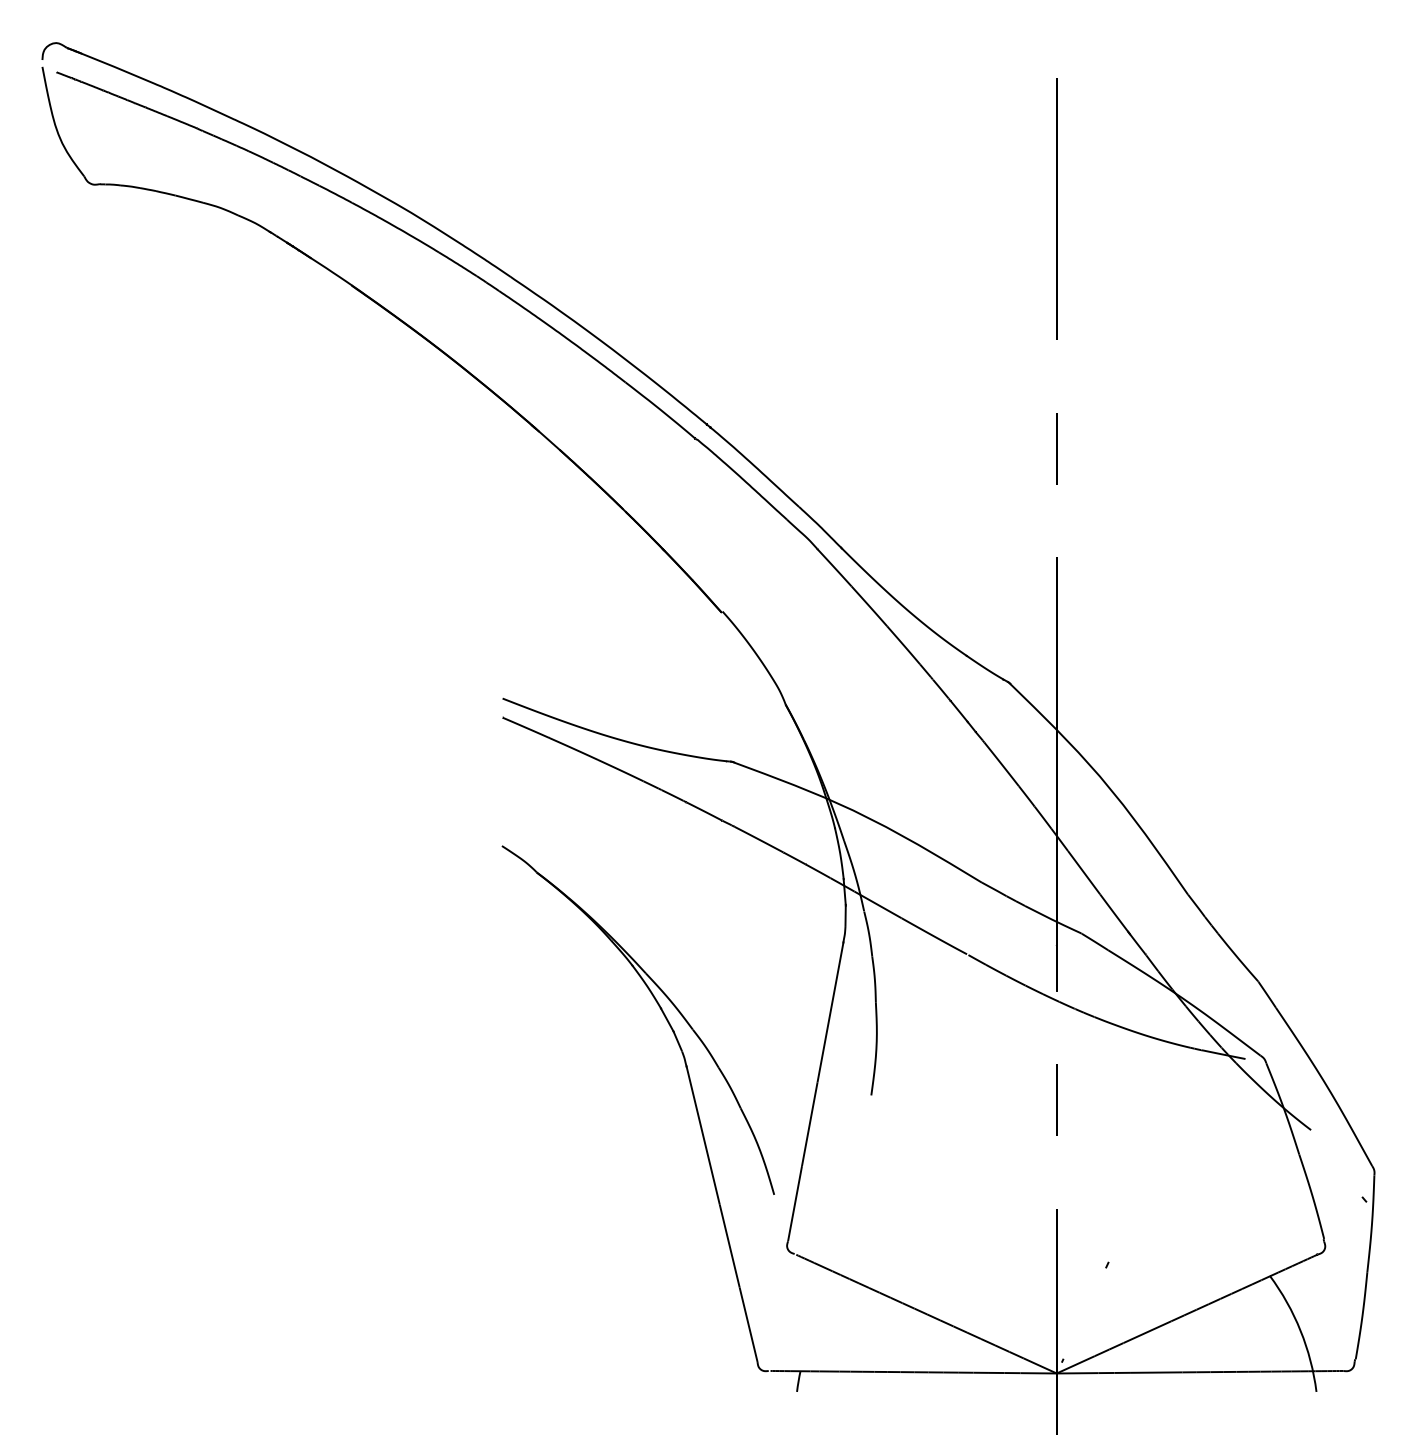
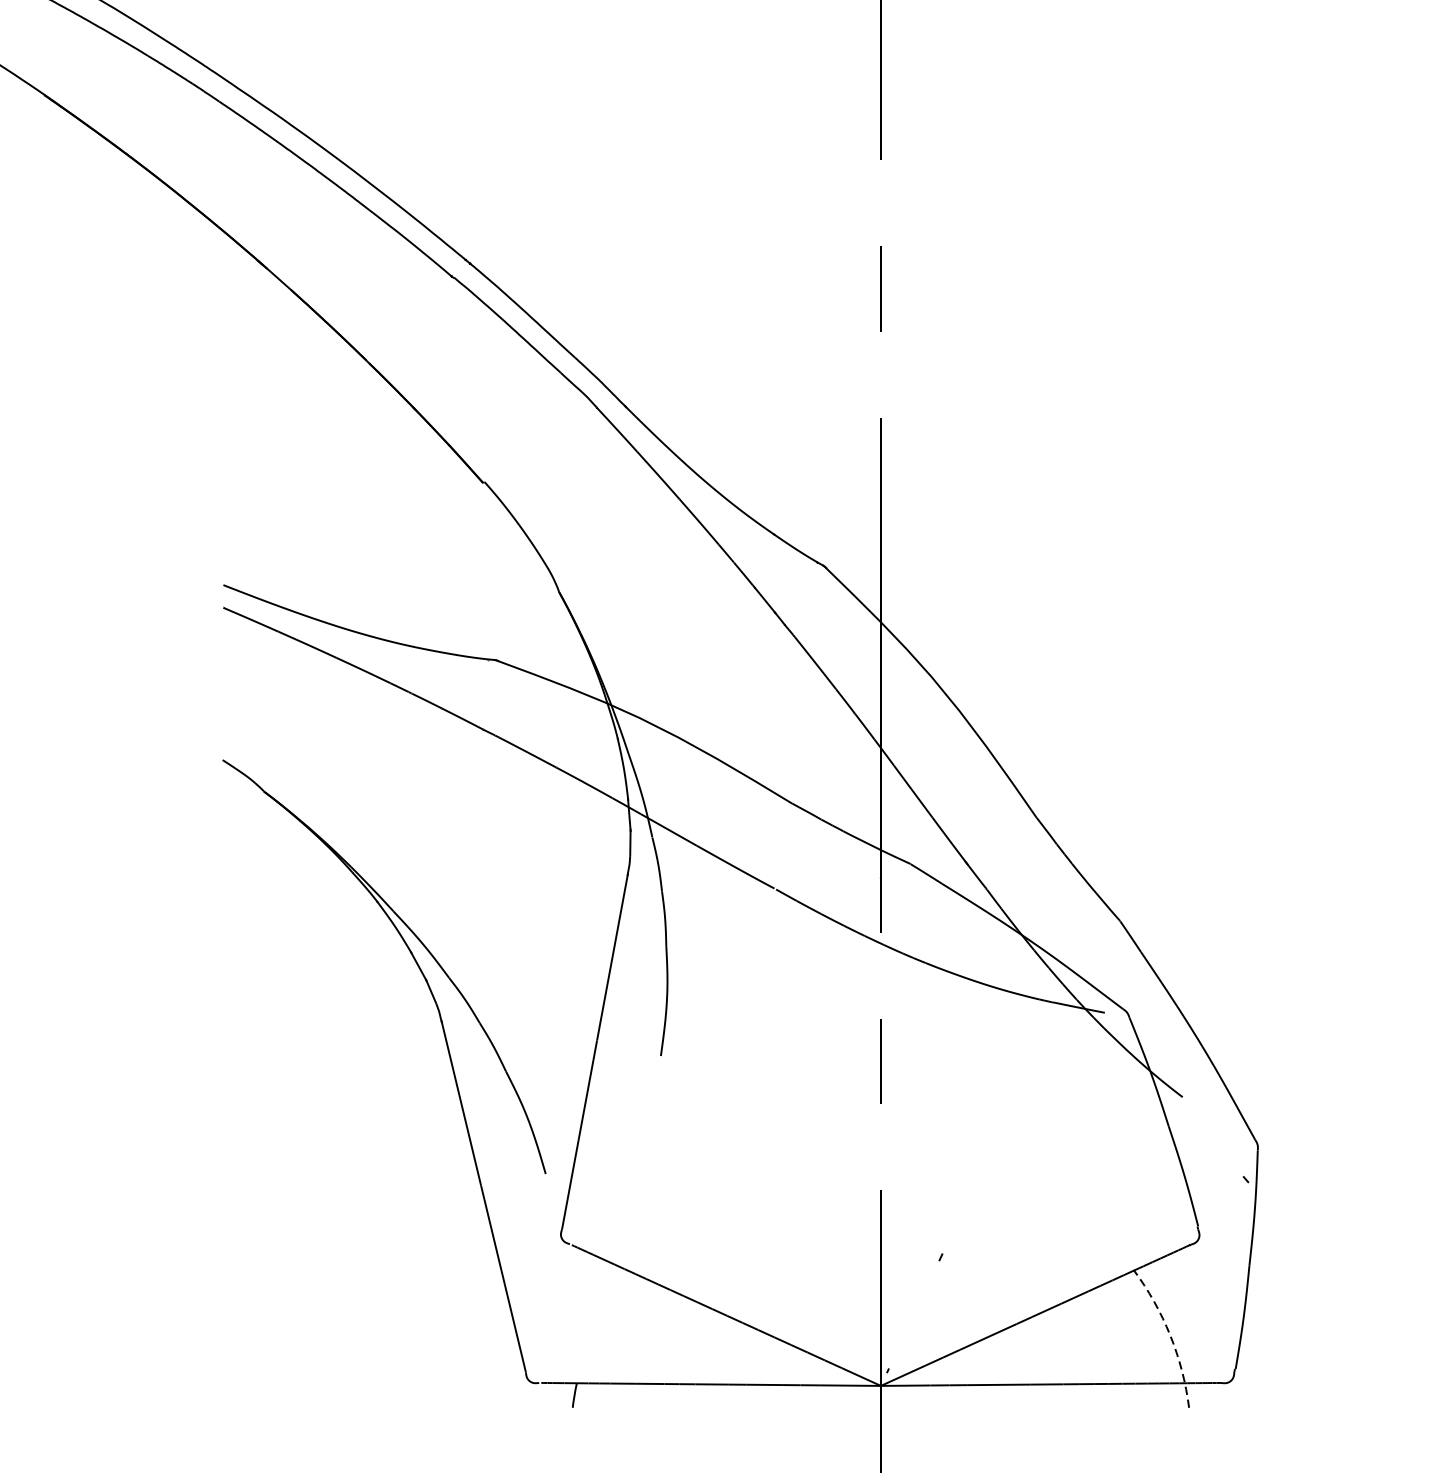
arc: (1300, 1330) -> (1170, 1334), solid -> dashed

